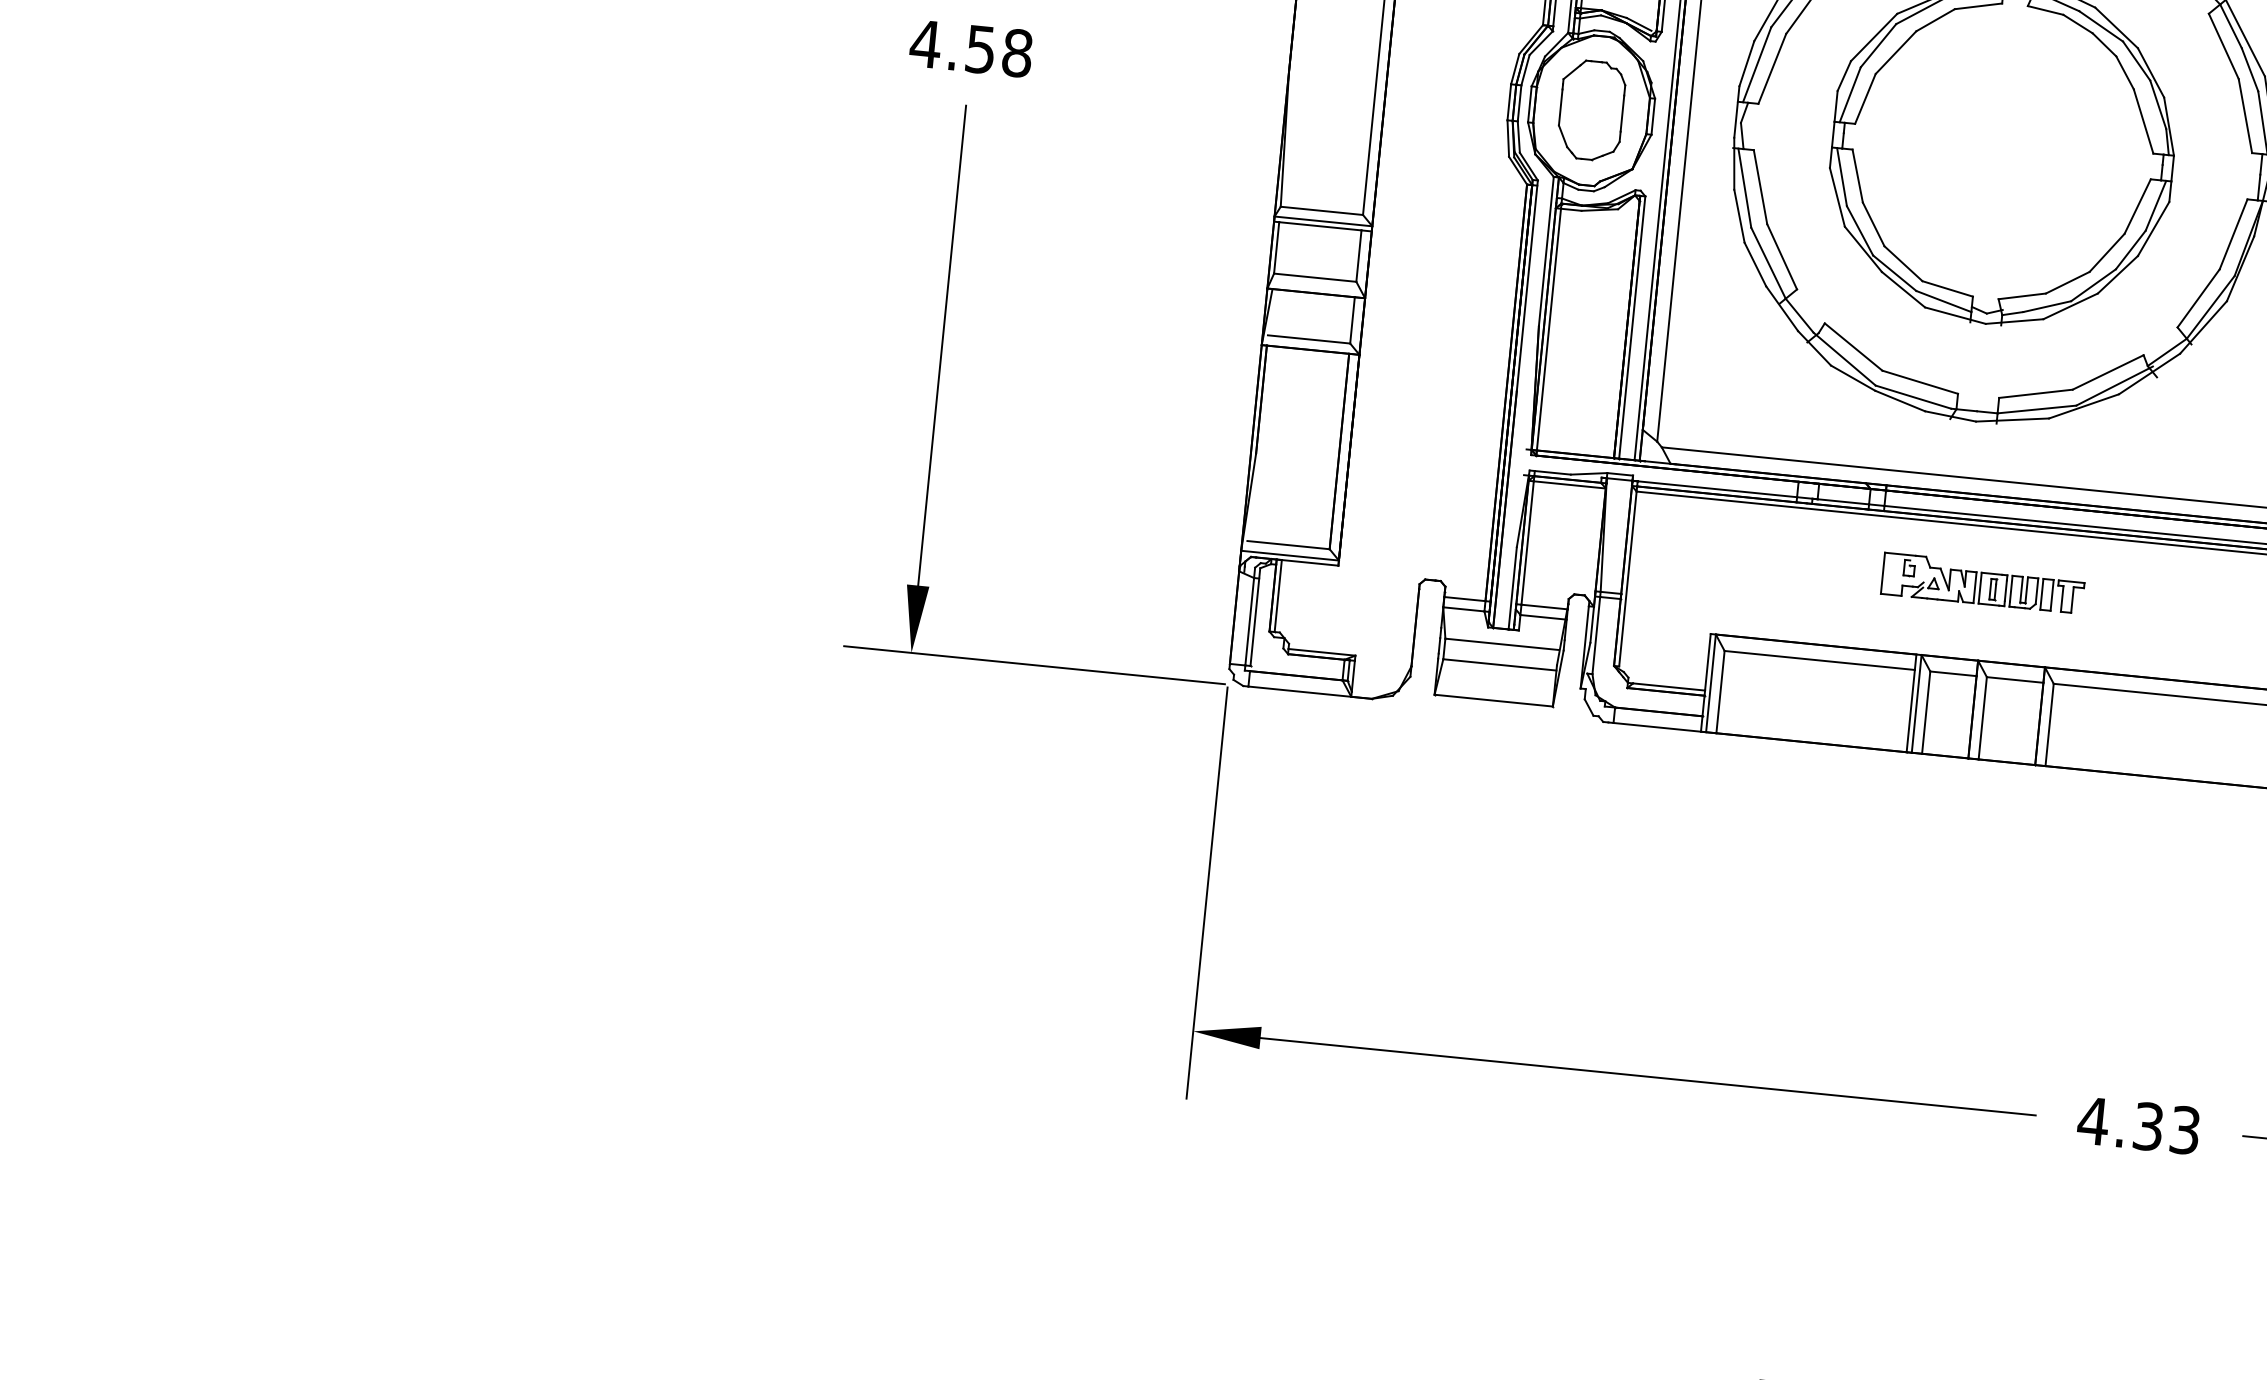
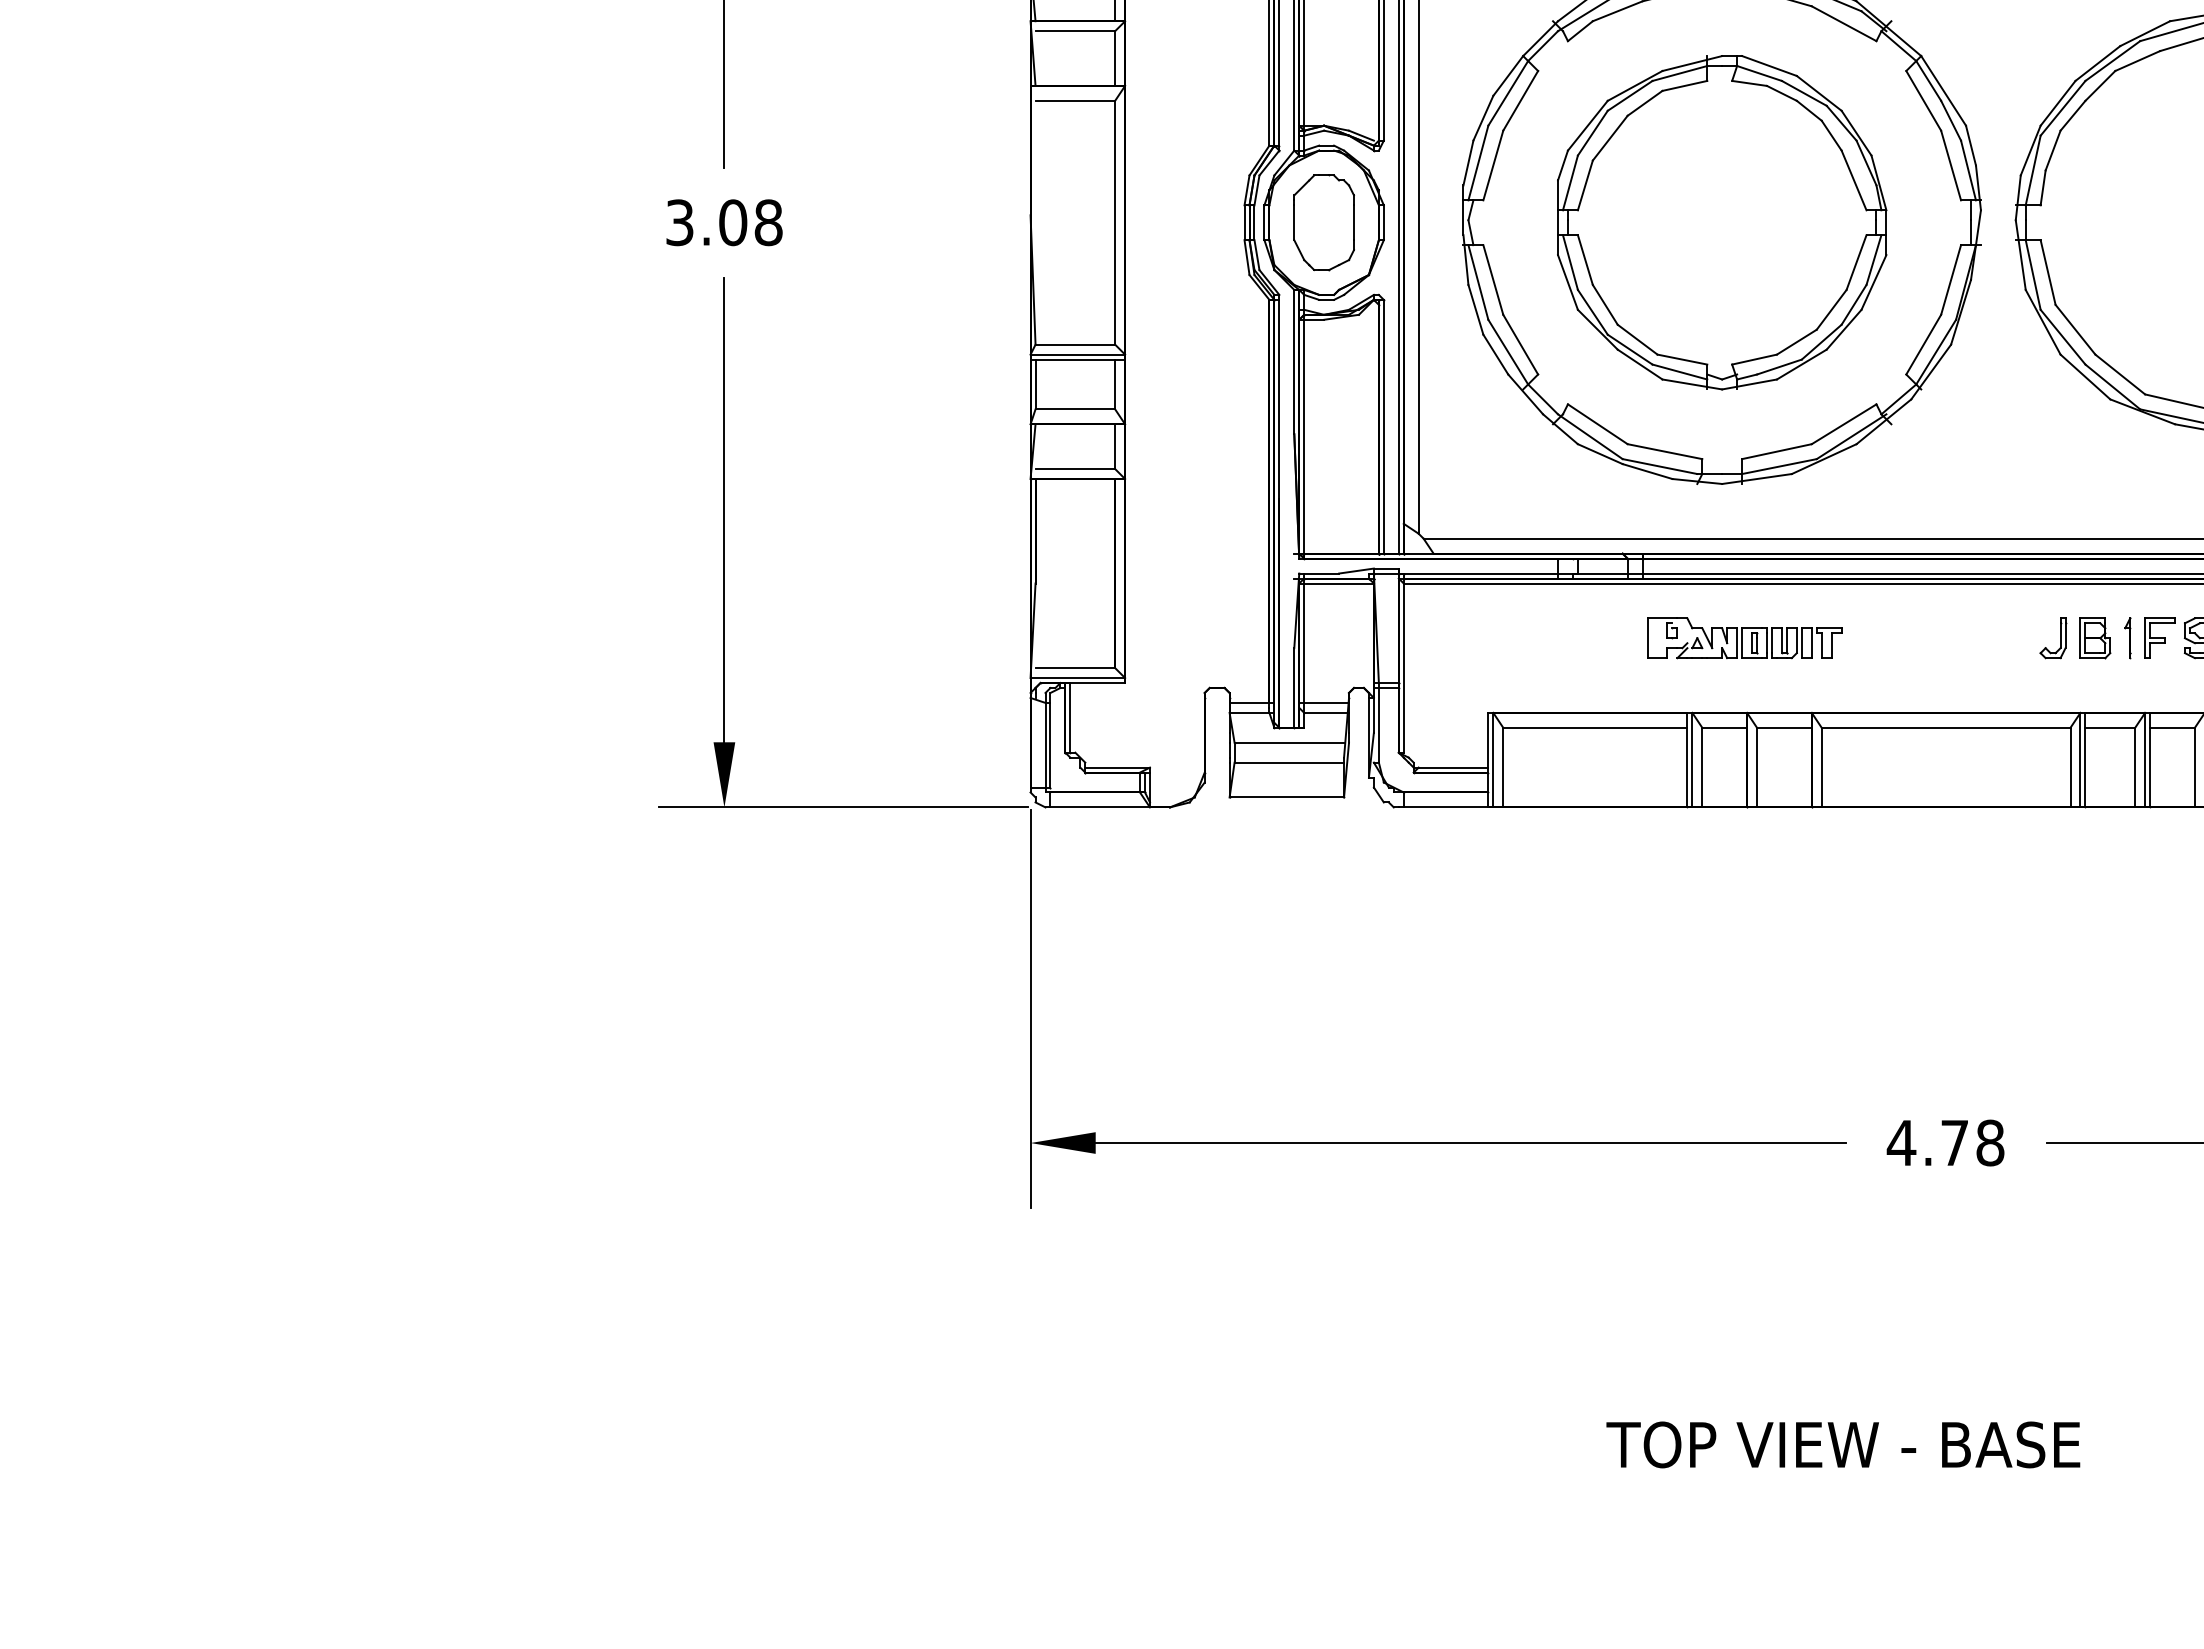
text: (953, 46) -> (706, 222), 4.58 -> 3.08
text: (2166, 1127) -> (1972, 1142), 4.33 -> 4.78

